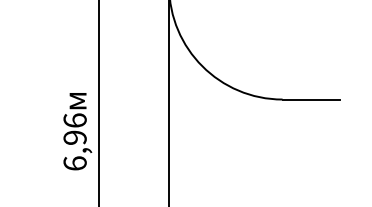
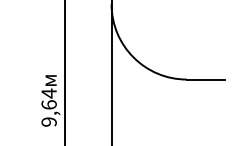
text: (74, 141) -> (48, 107), 6,96 -> 9,64

